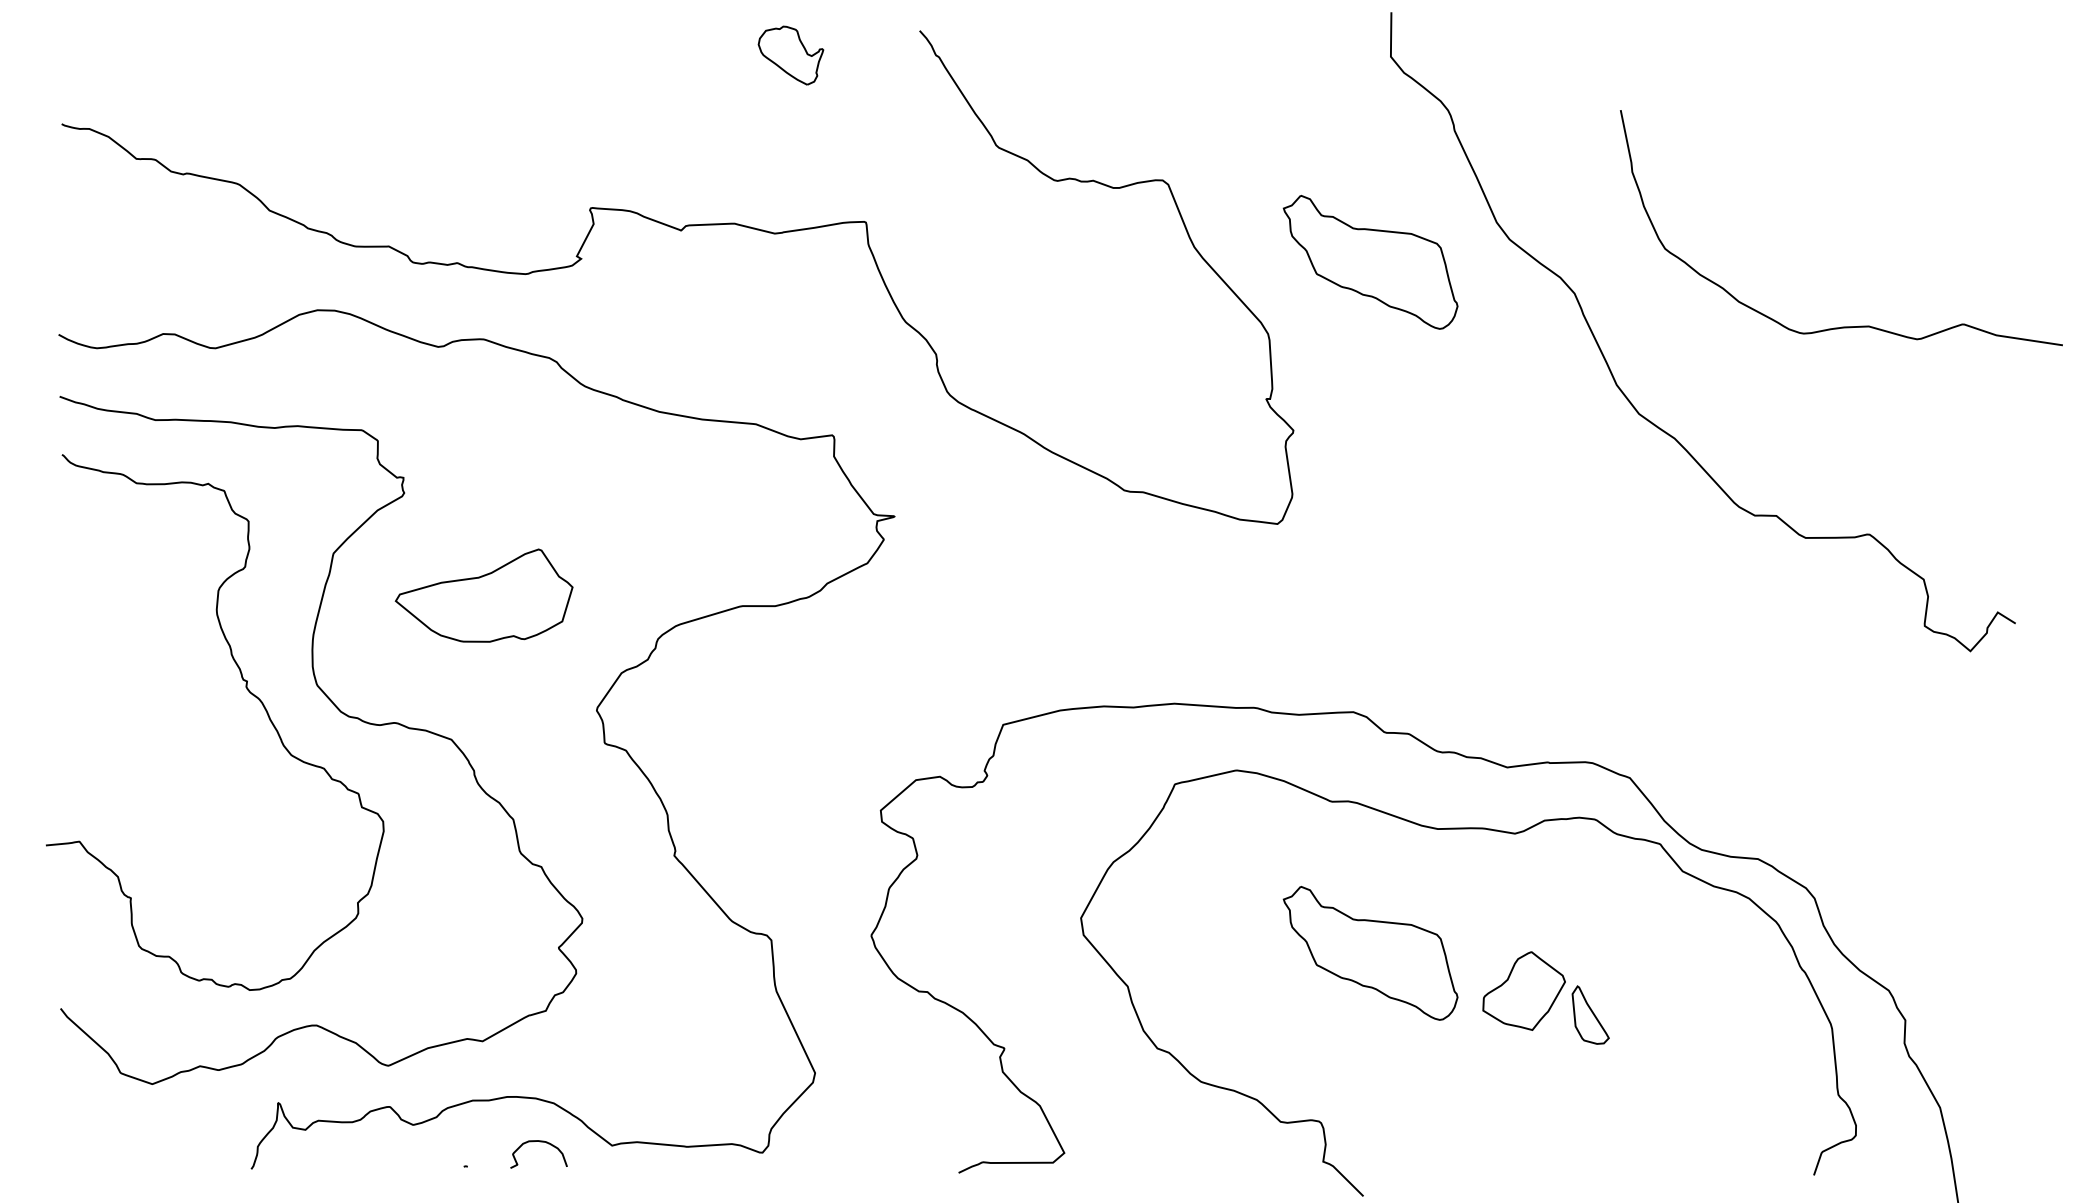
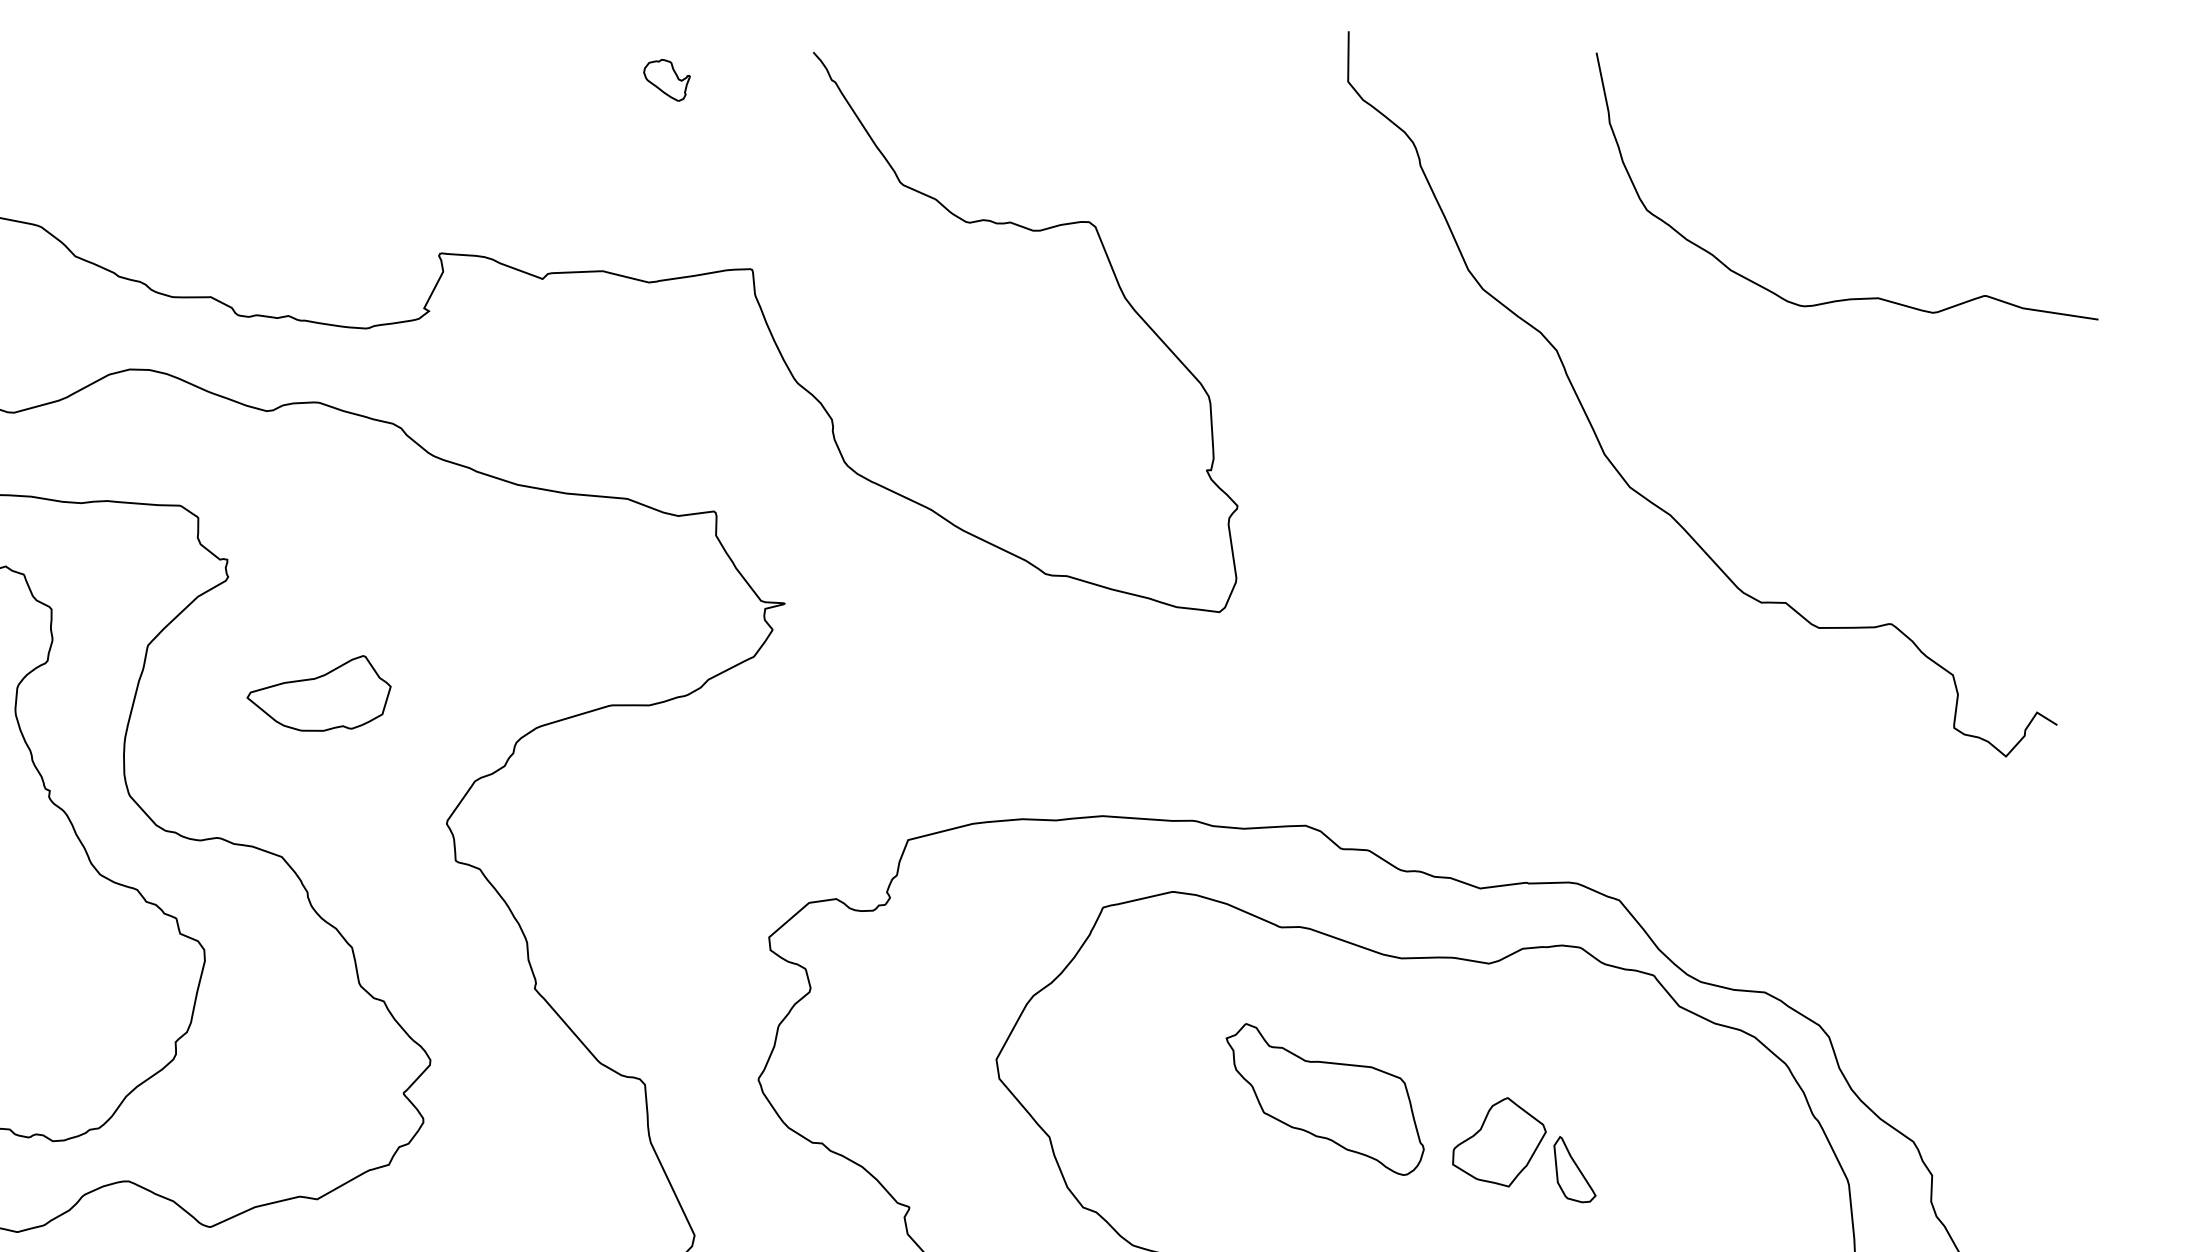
part: (790, 55) -> (666, 80), size x0.62
part: (1370, 262) -> (1325, 315), removed
curve: (1841, 326) -> (1847, 298), moved
part: (484, 595) -> (319, 693), size x0.71

